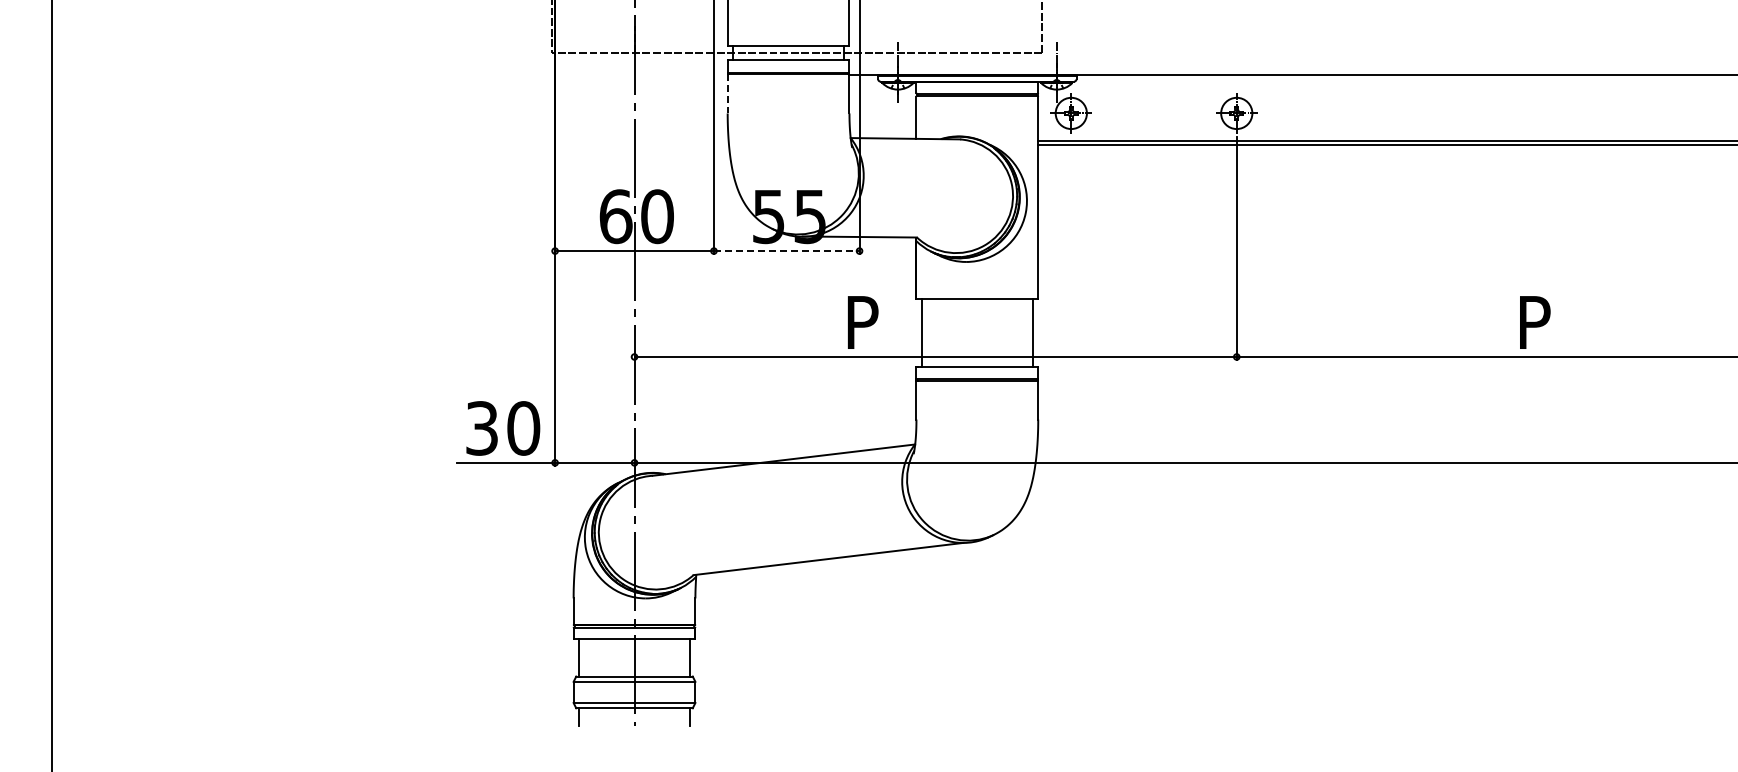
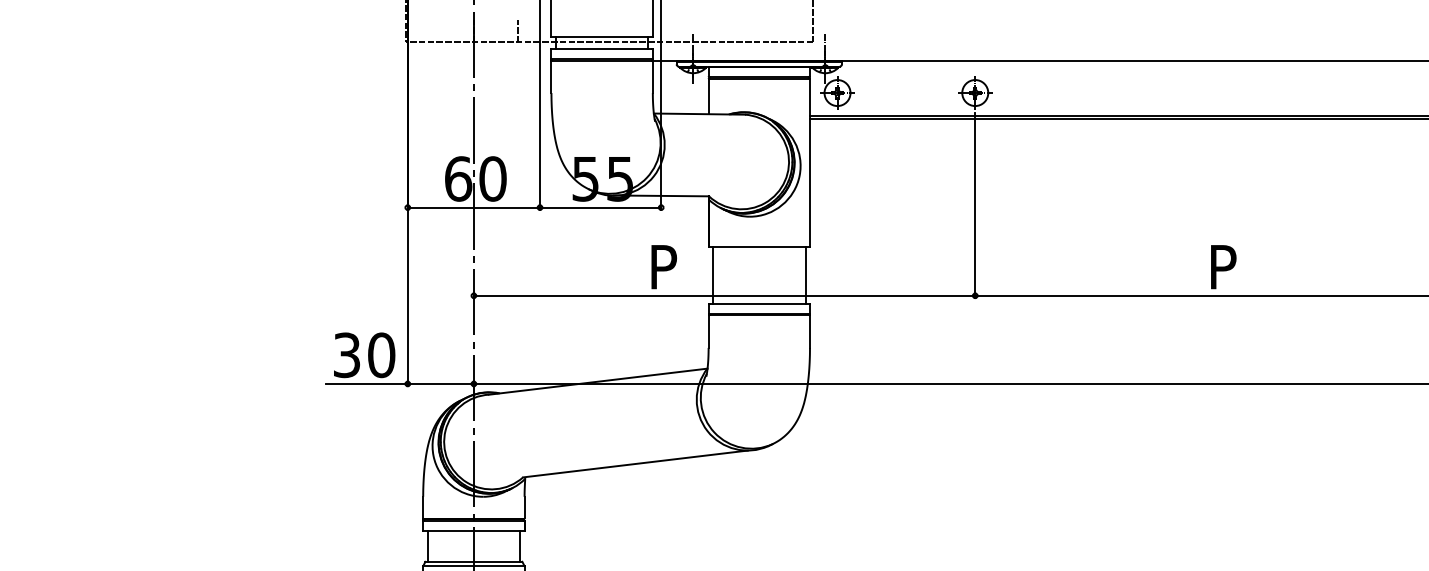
line: (687, 39) -> (518, 31), added
line: (727, 93) -> (551, 76), dashed -> solid
line: (786, 251) -> (600, 207), dashed -> solid

